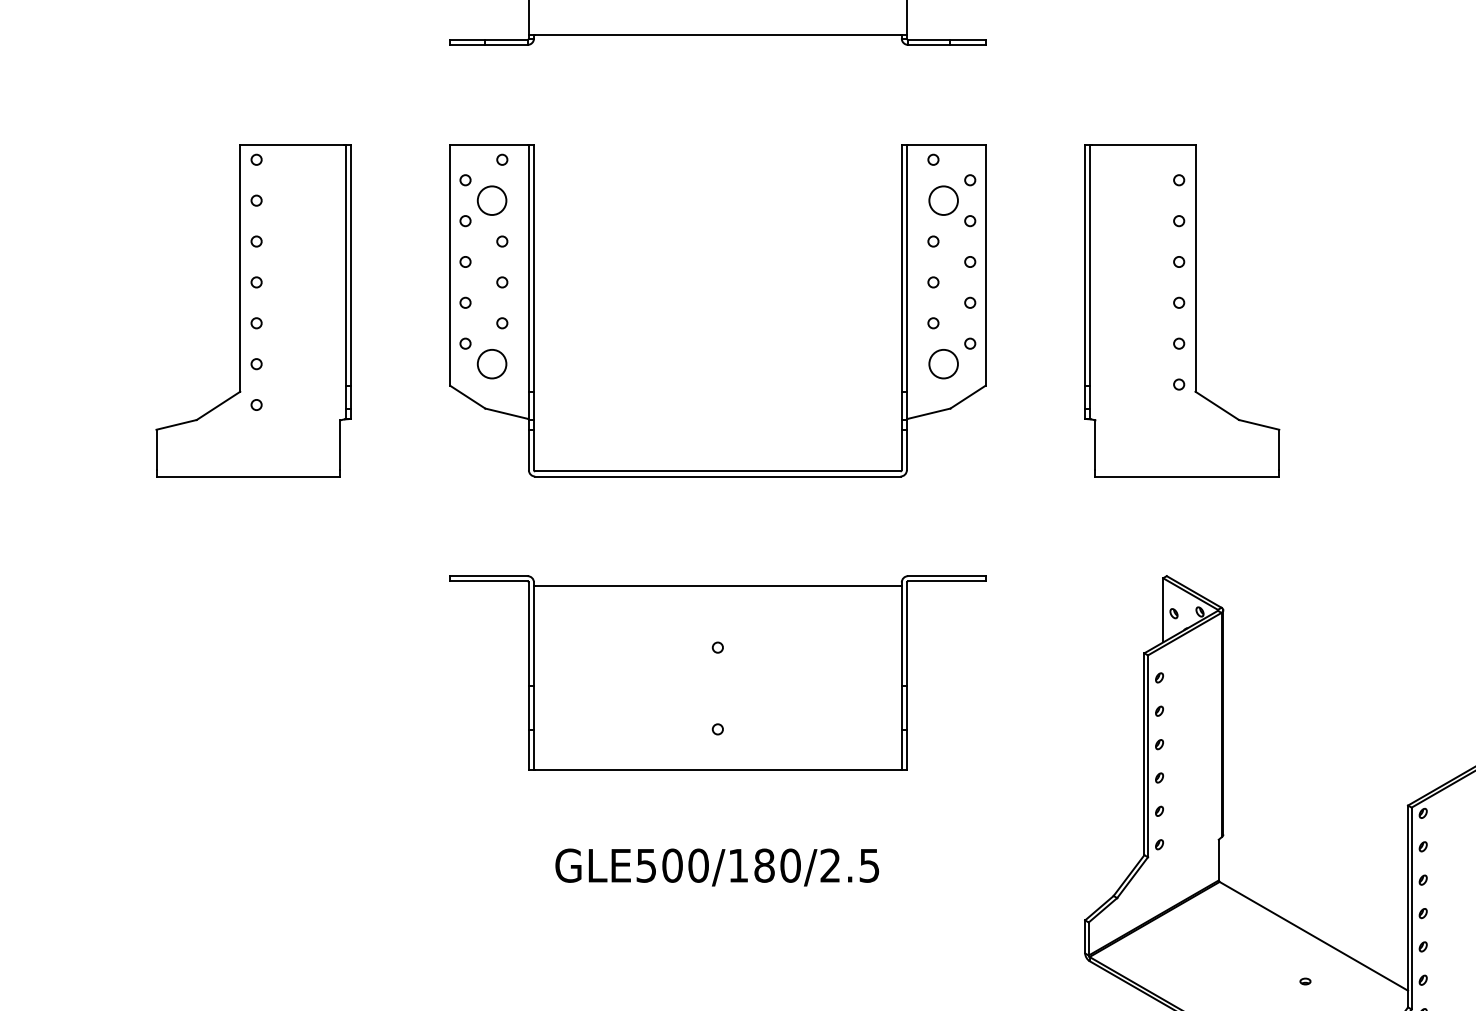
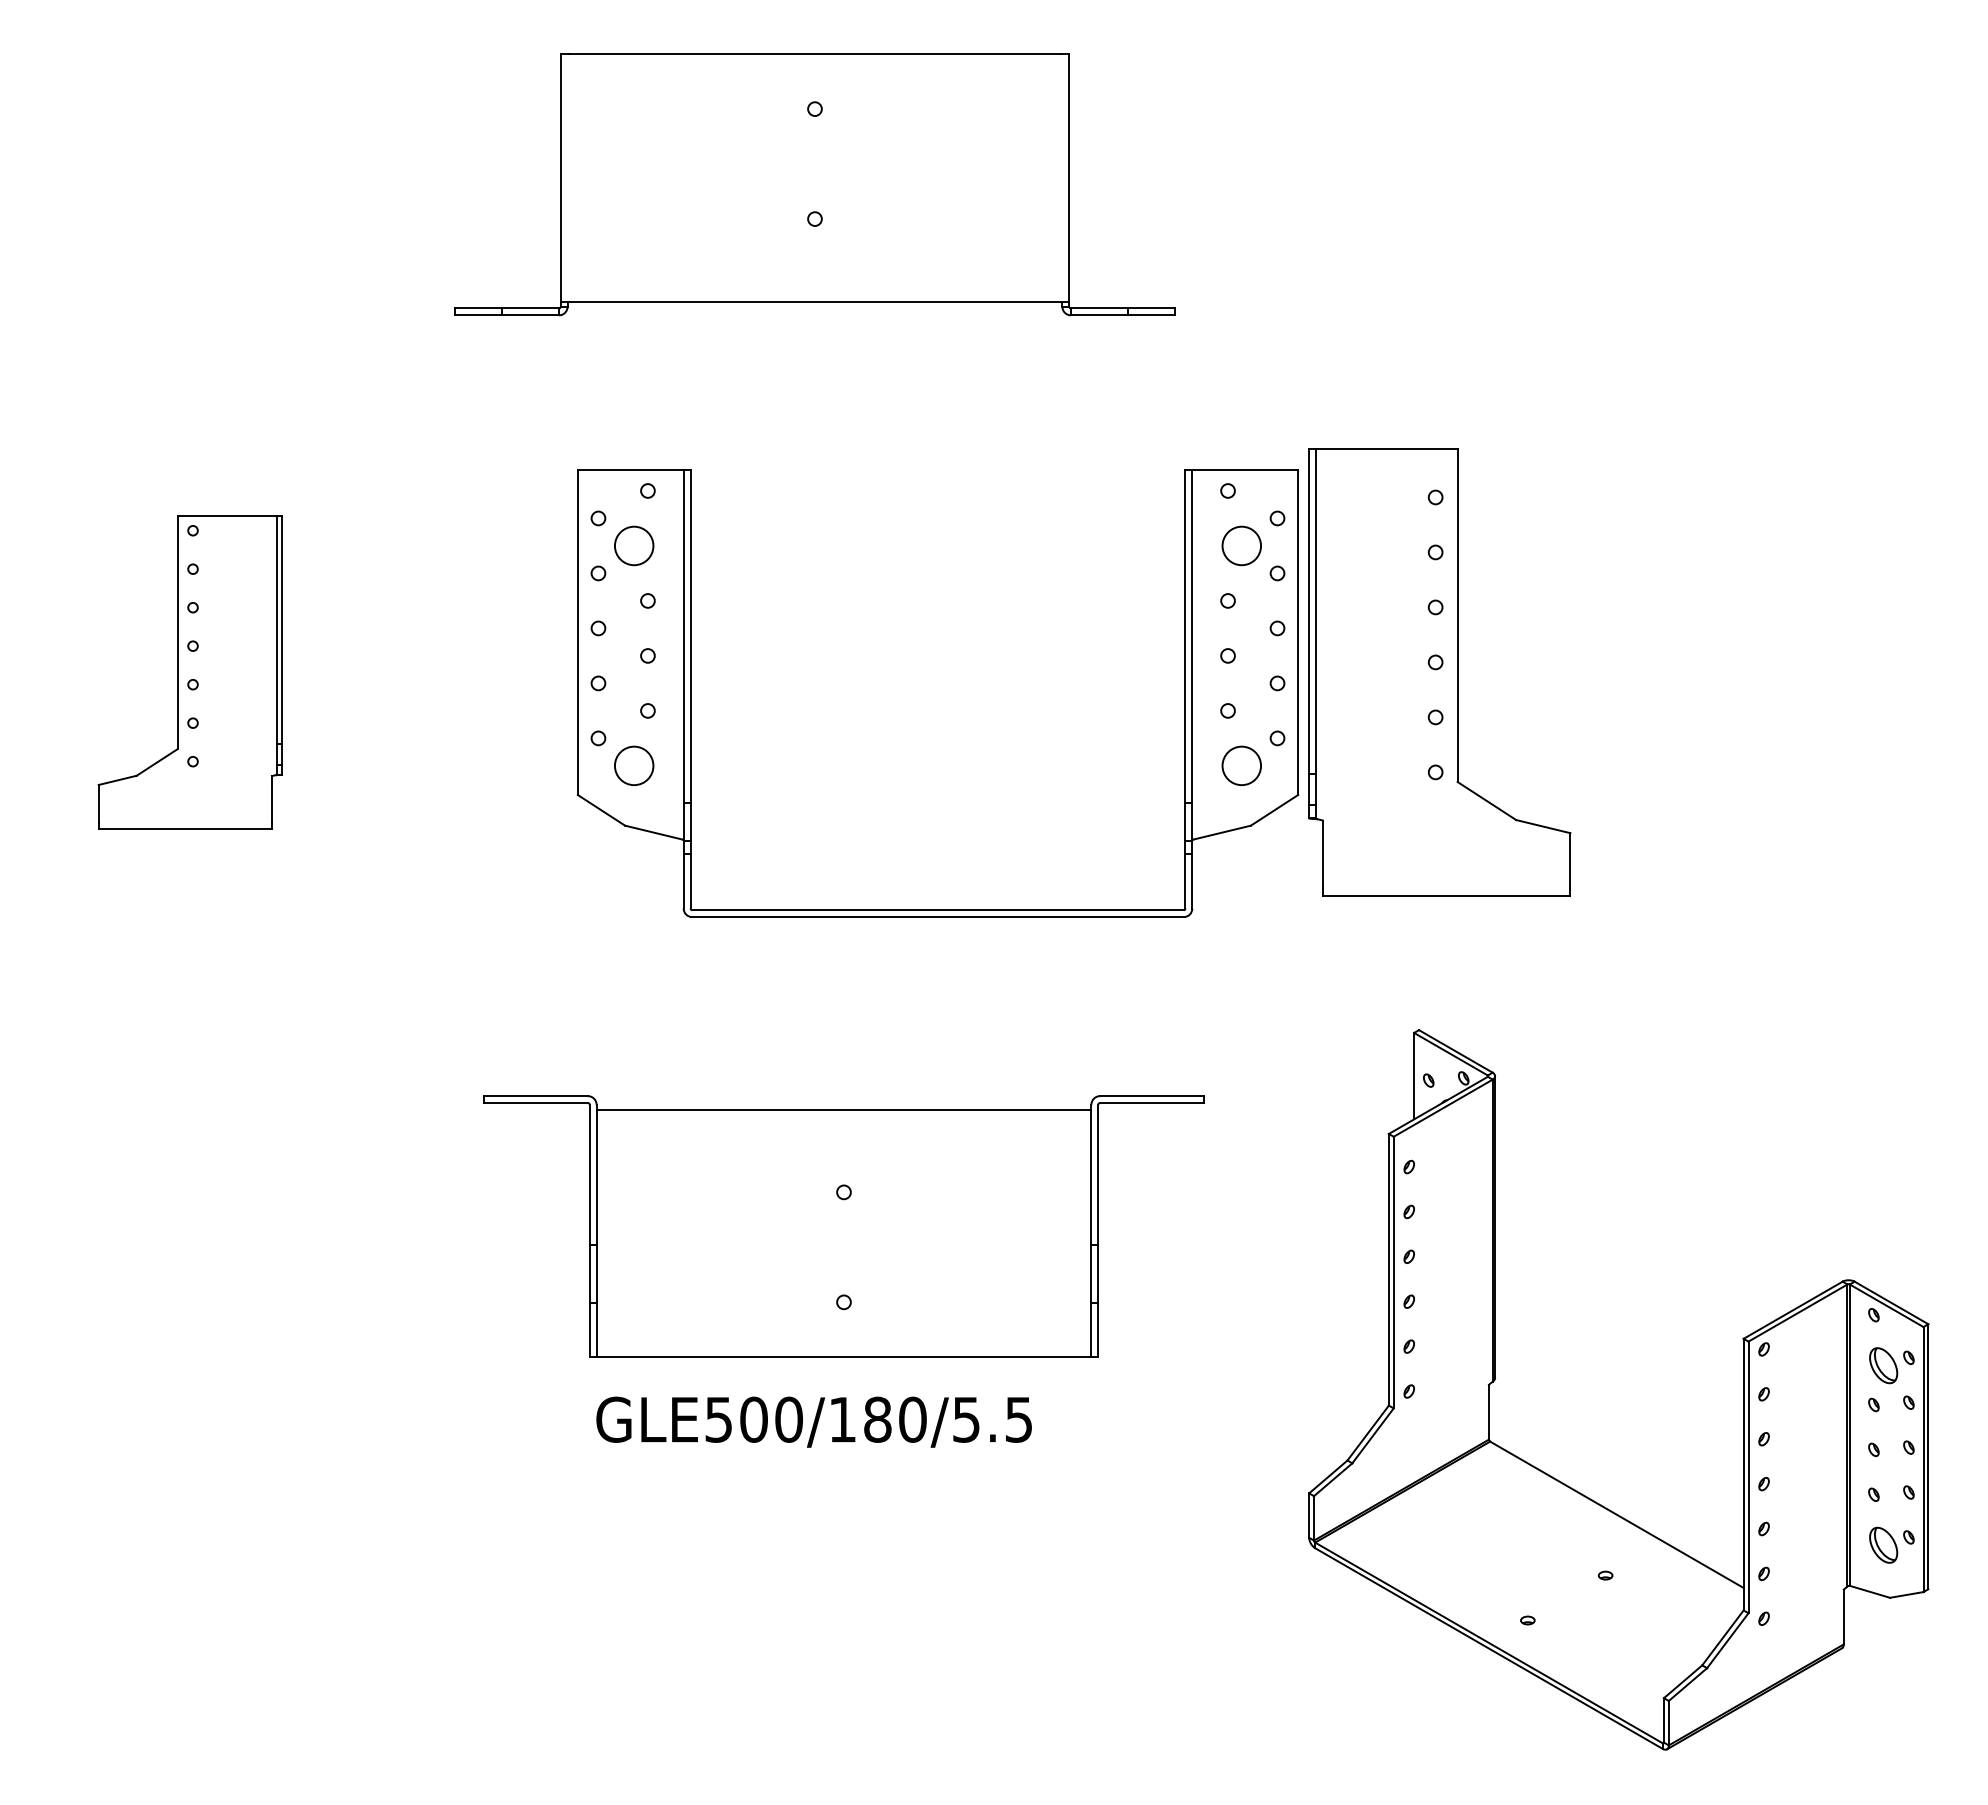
part: (253, 310) -> (189, 672), size x0.7
part: (717, 470) -> (937, 909), moved
part: (717, 673) -> (843, 1226), moved
text: (830, 865) -> (966, 1419), GLE500/180/2.5 -> GLE500/180/5.5

